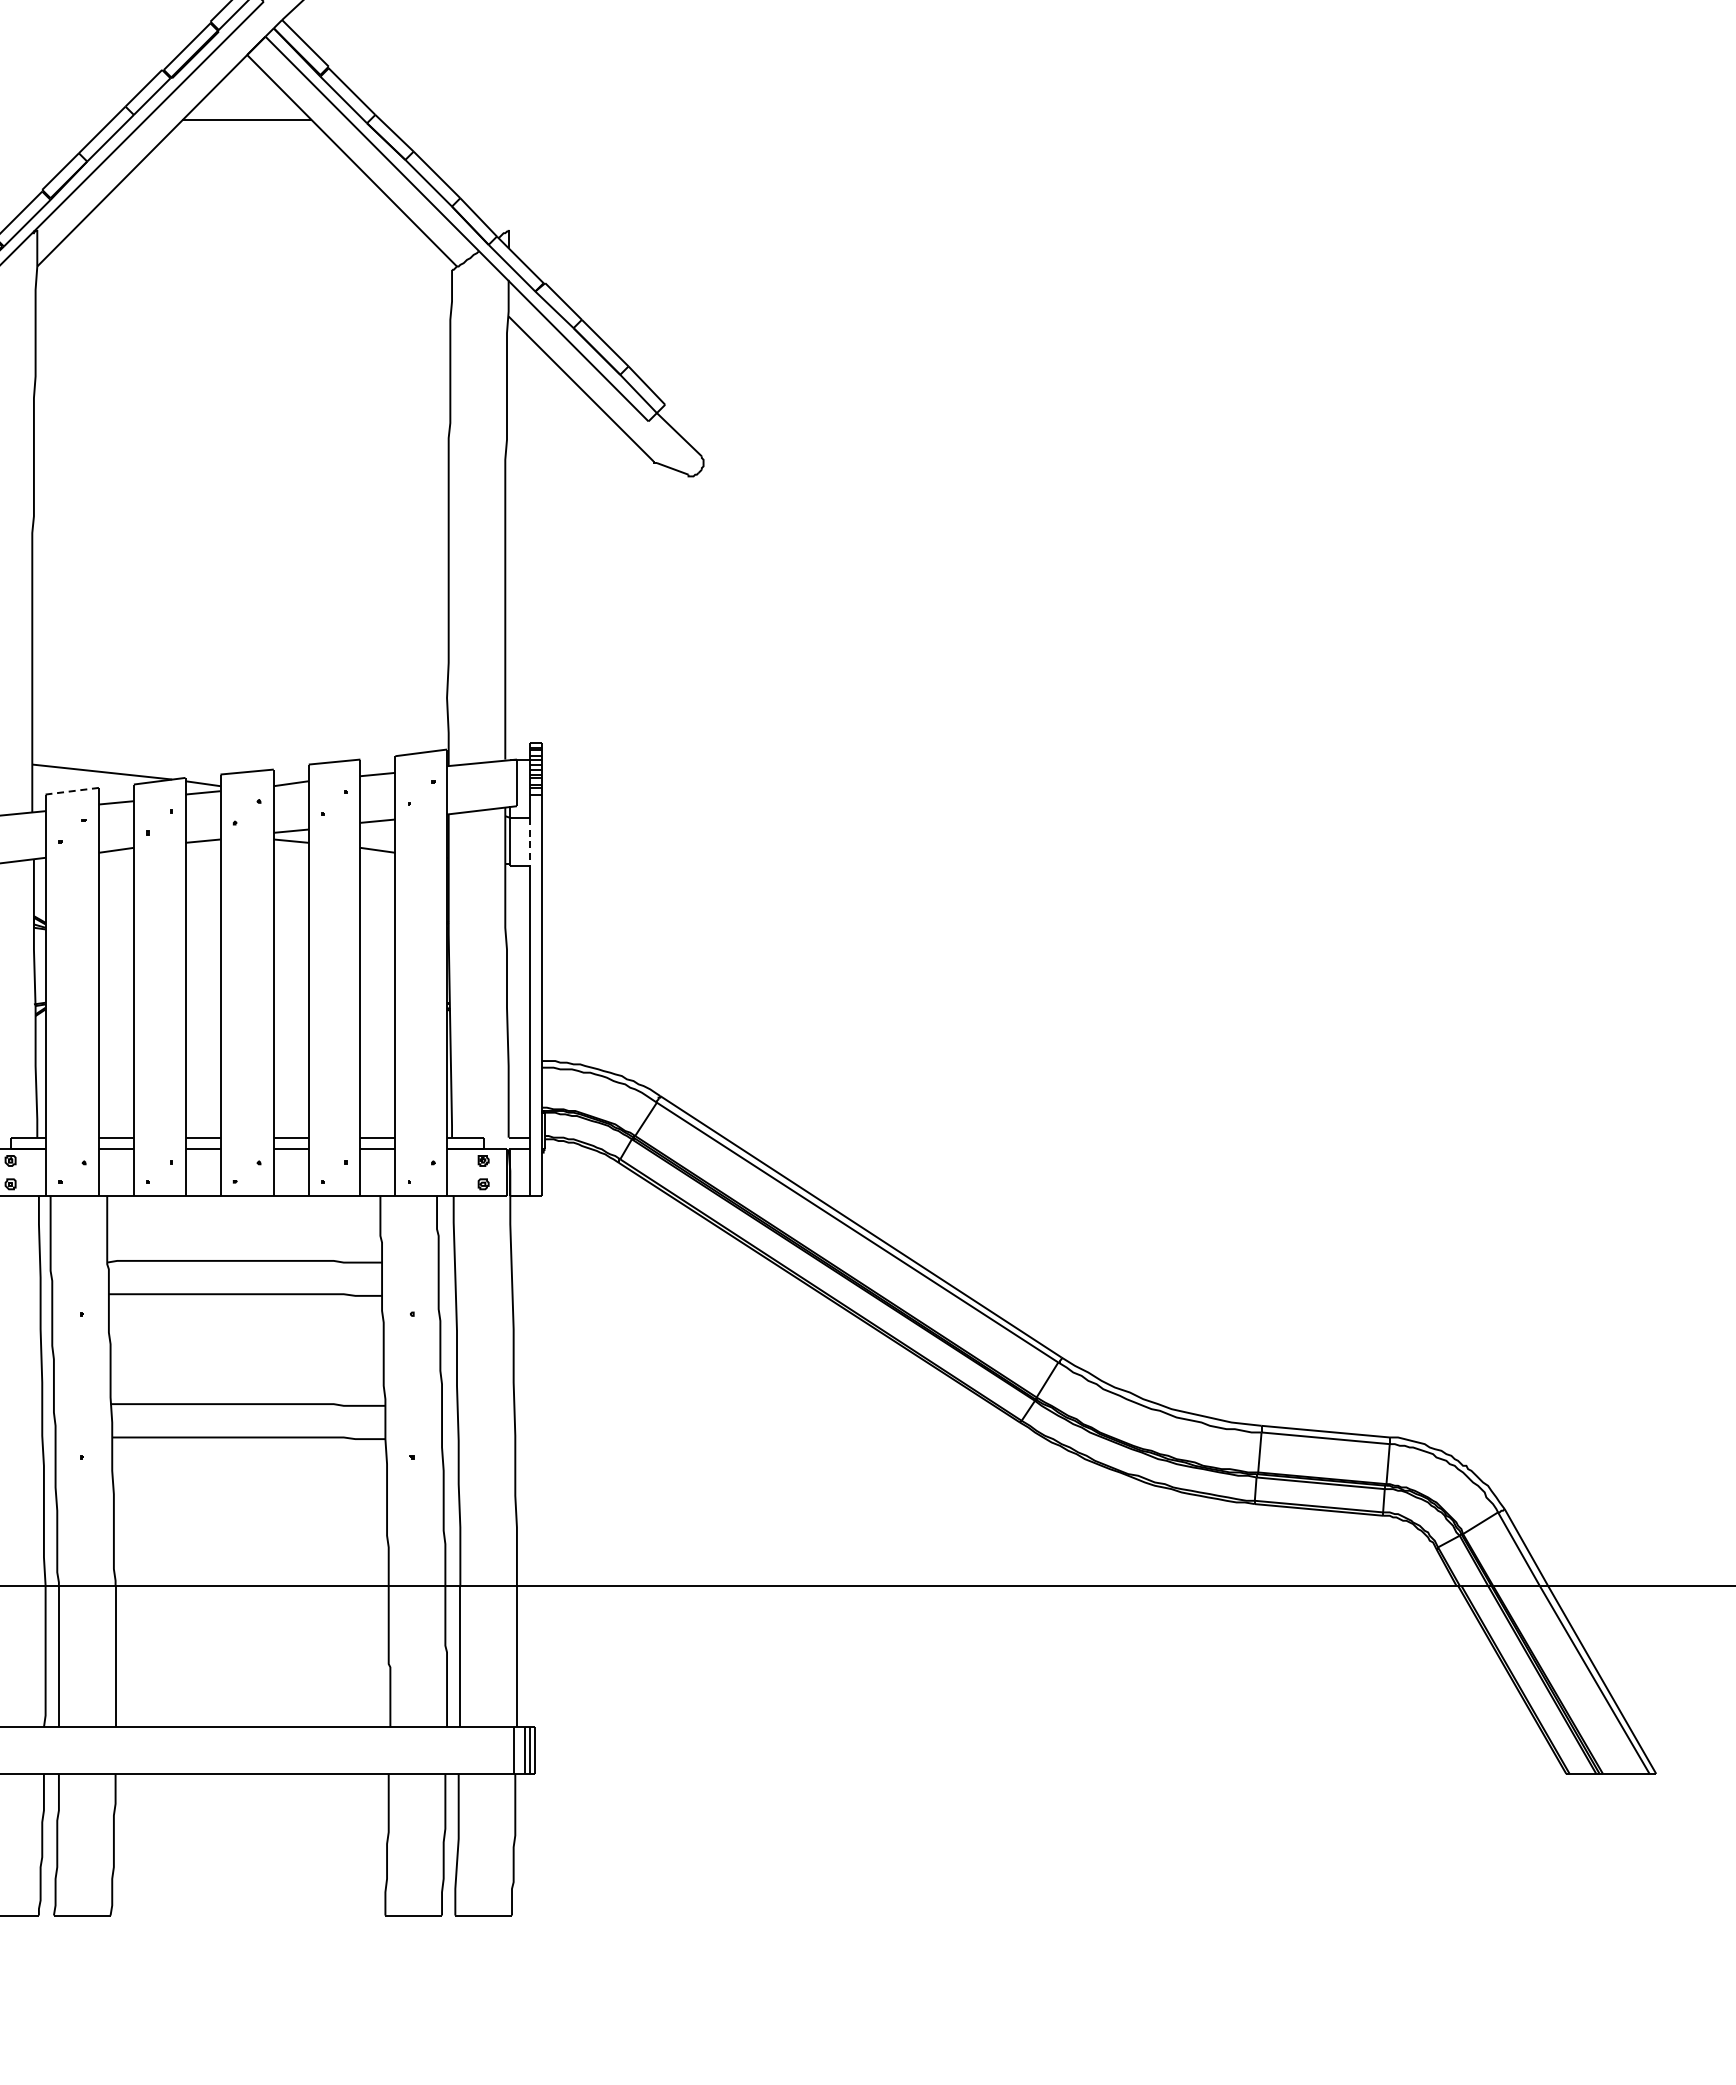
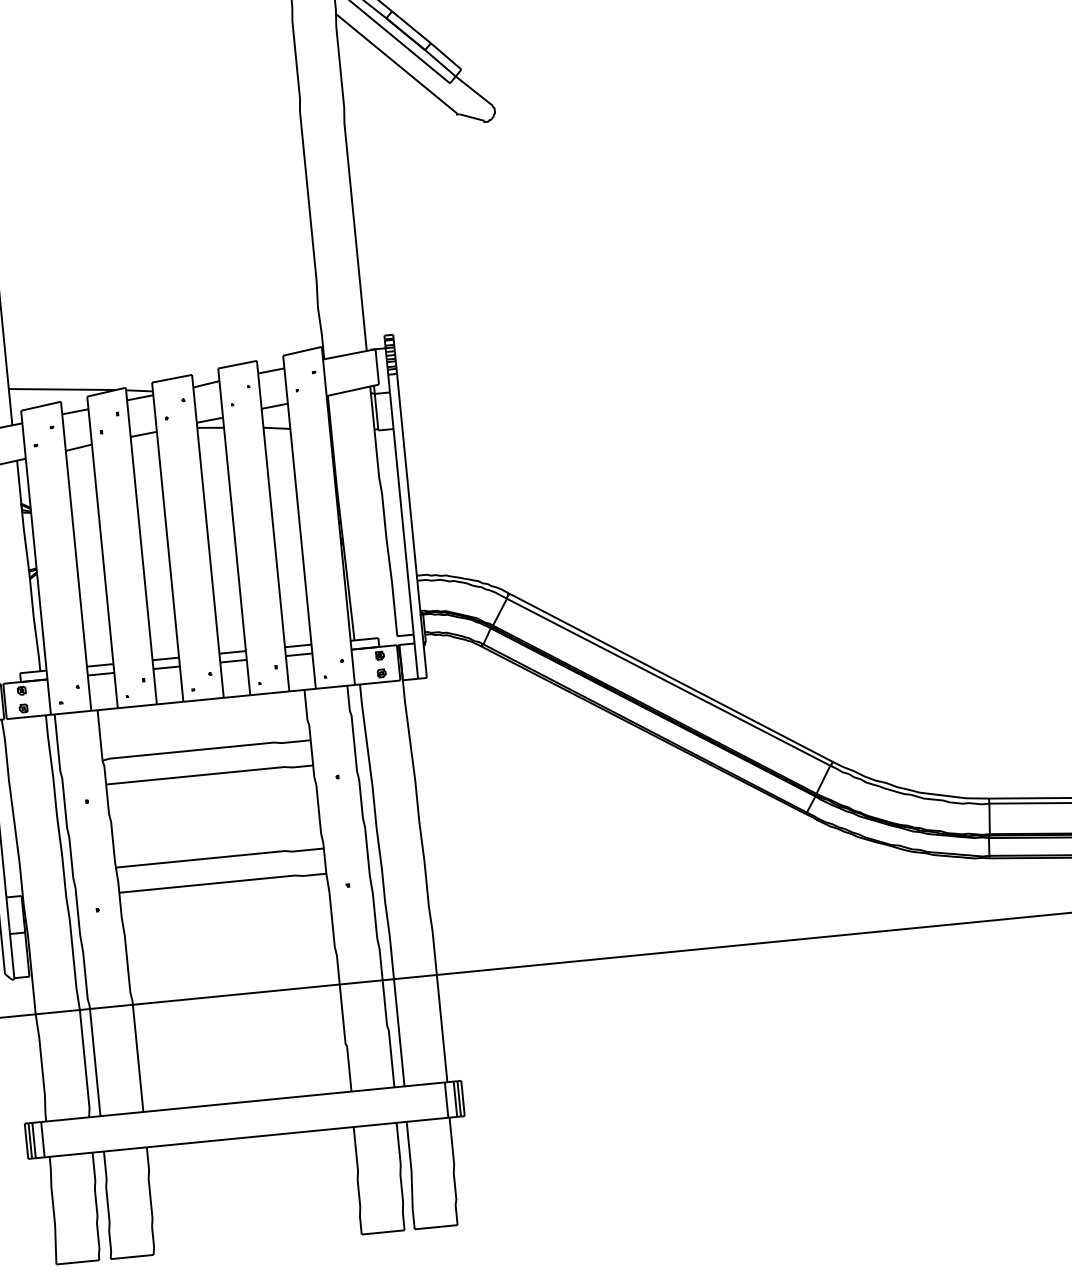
line: (72, 791) -> (41, 406), dashed -> solid
line: (530, 842) -> (391, 411), dashed -> solid

